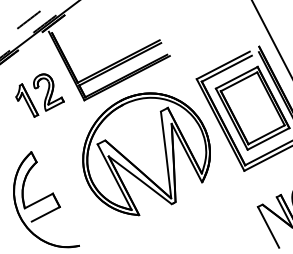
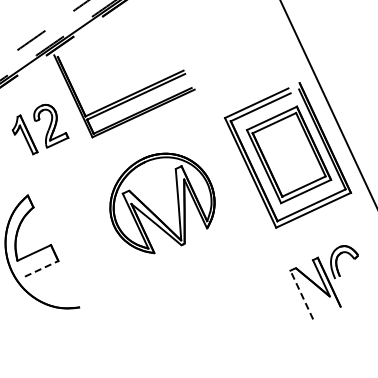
part: (146, 154) -> (162, 203), size x0.7
line: (46, 214) -> (42, 268), solid -> dashed
line: (268, 227) -> (301, 295), solid -> dashed

